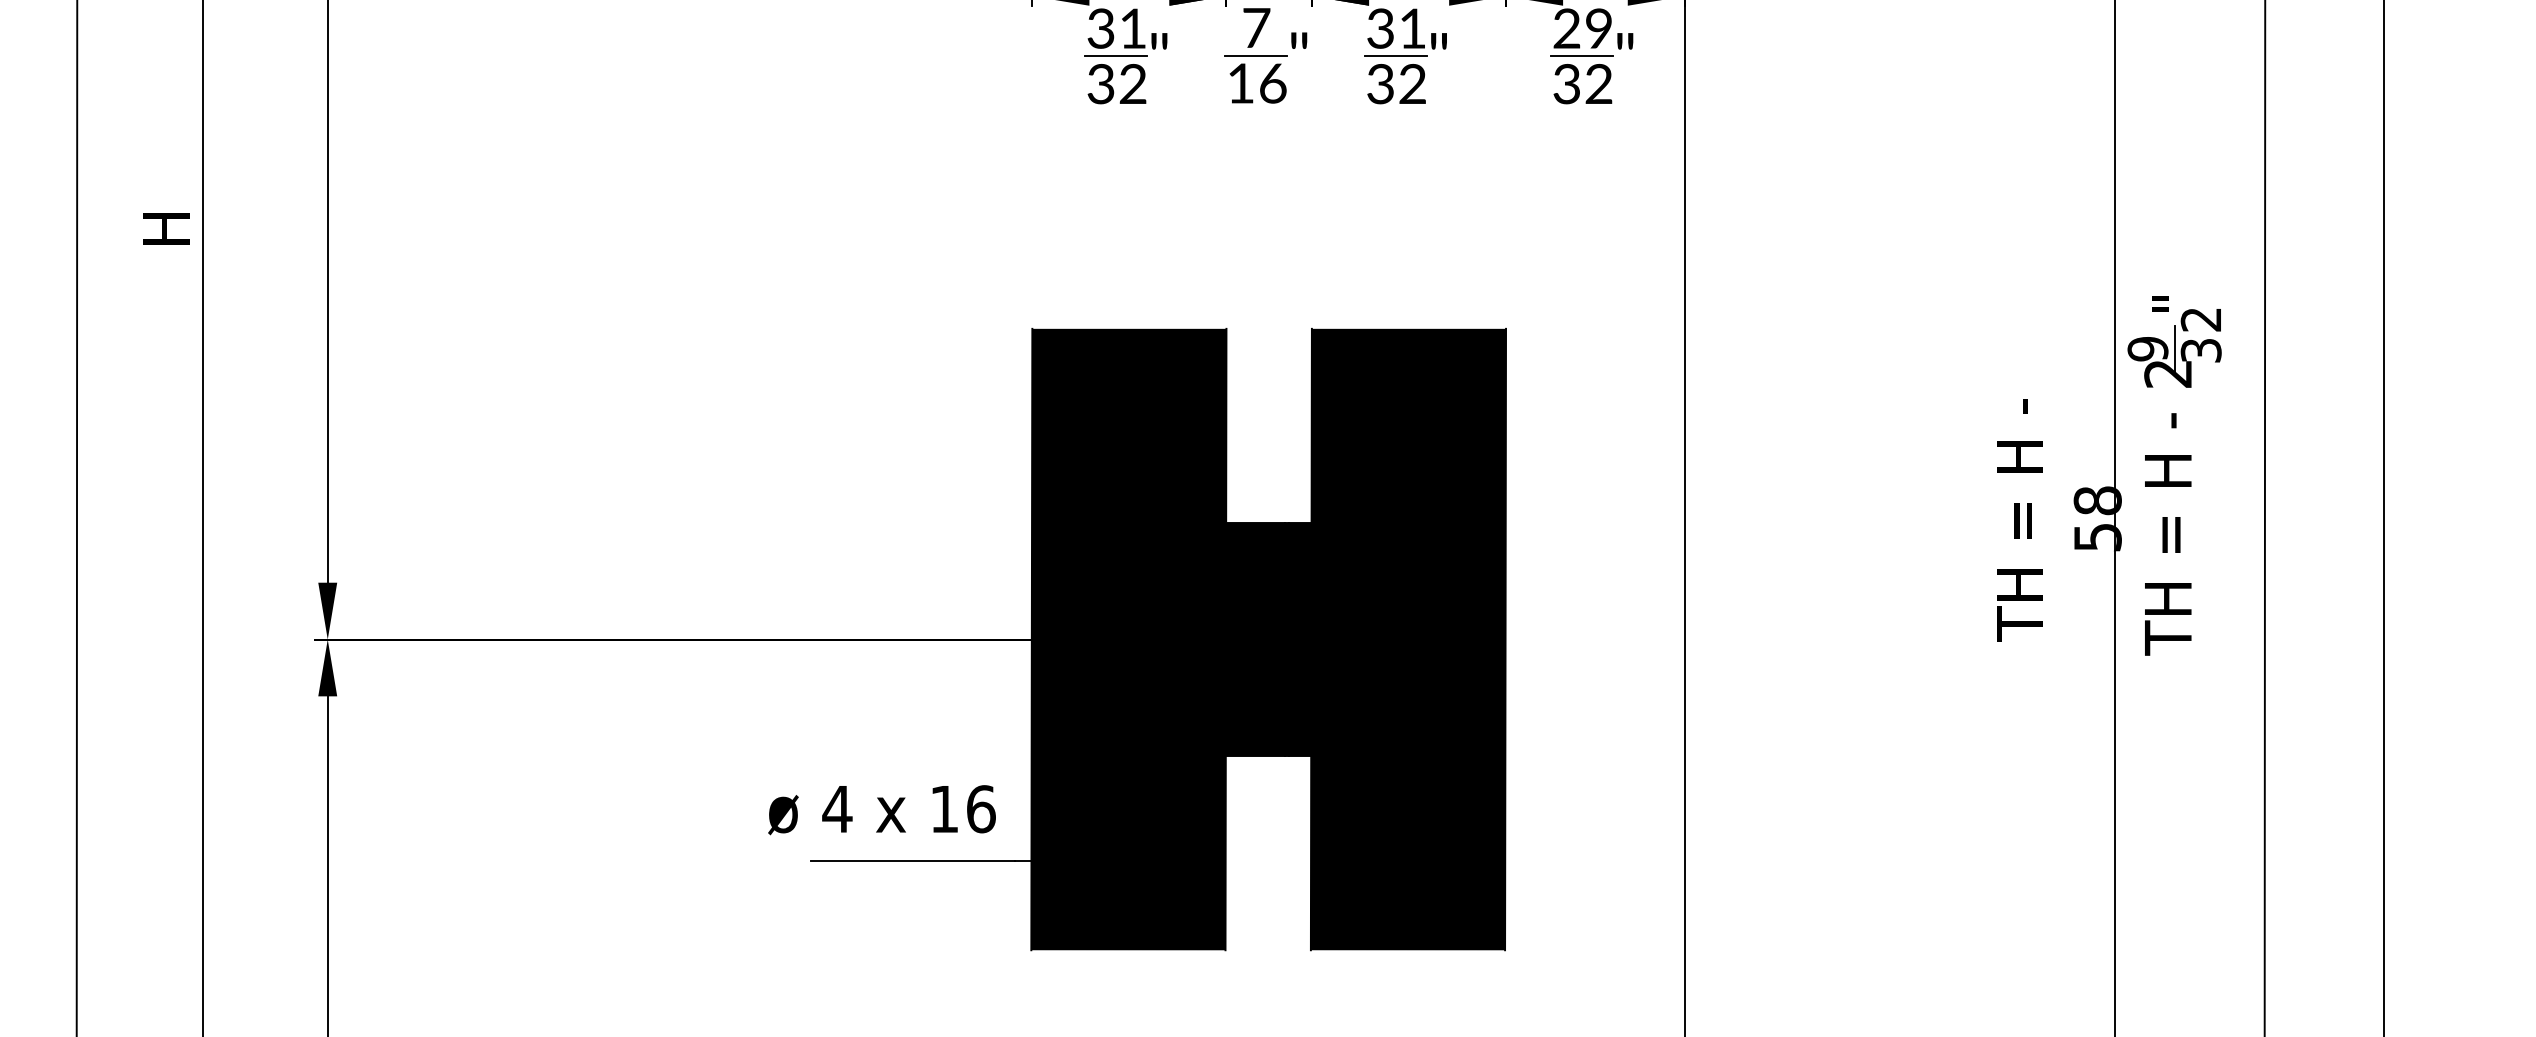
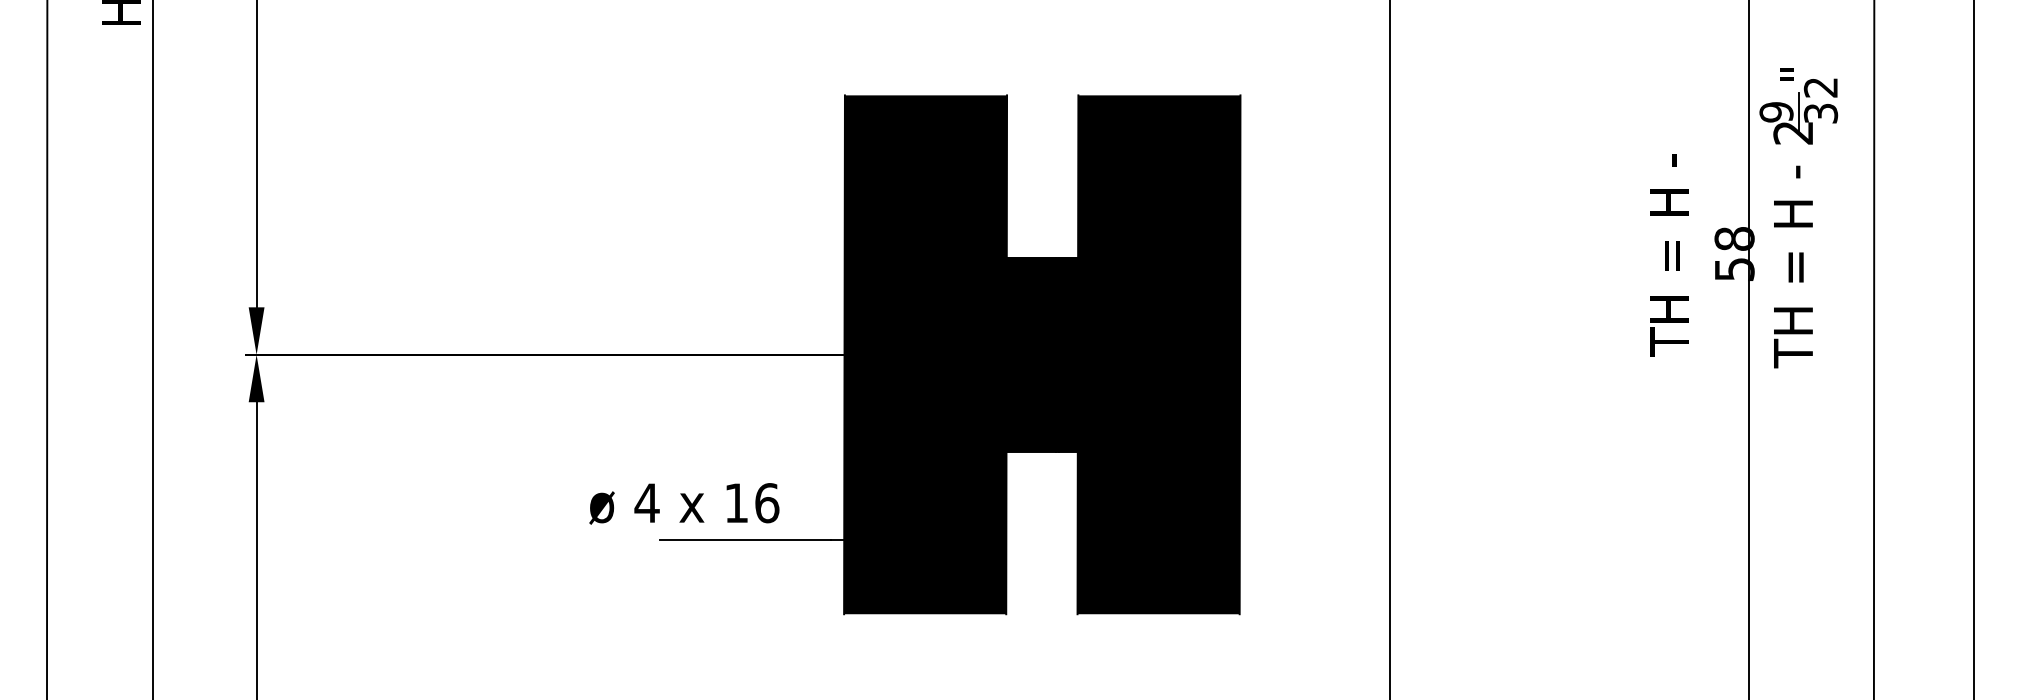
text: (881, 810) -> (683, 504), moved

